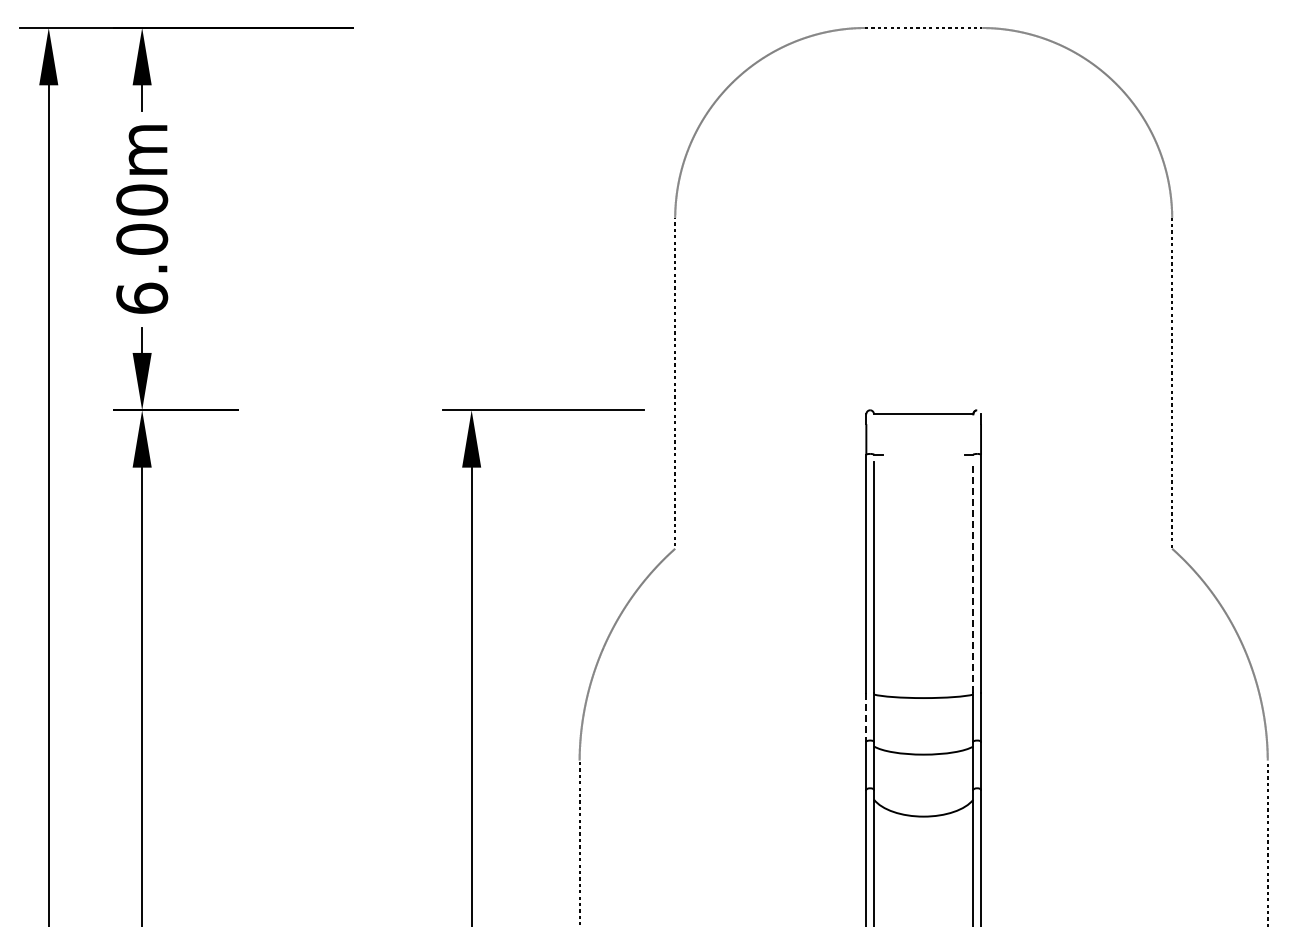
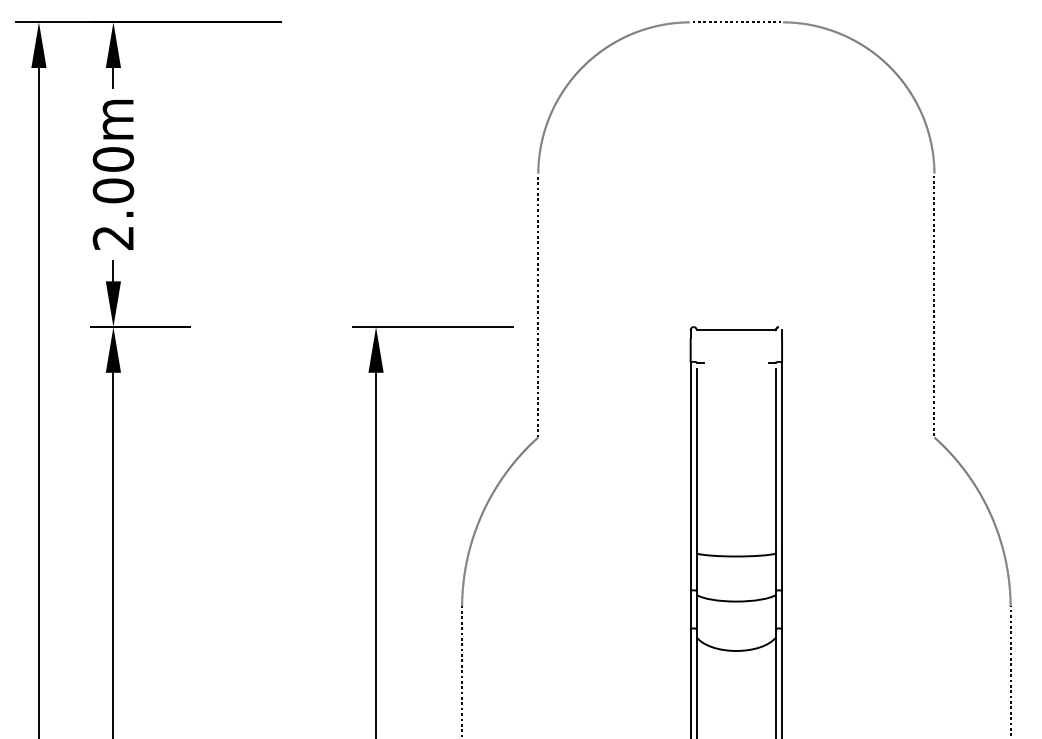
text: (142, 297) -> (113, 237), 6.00m -> 2.00m
line: (973, 576) -> (776, 459), dashed -> solid
line: (866, 717) -> (690, 571), dashed -> solid

